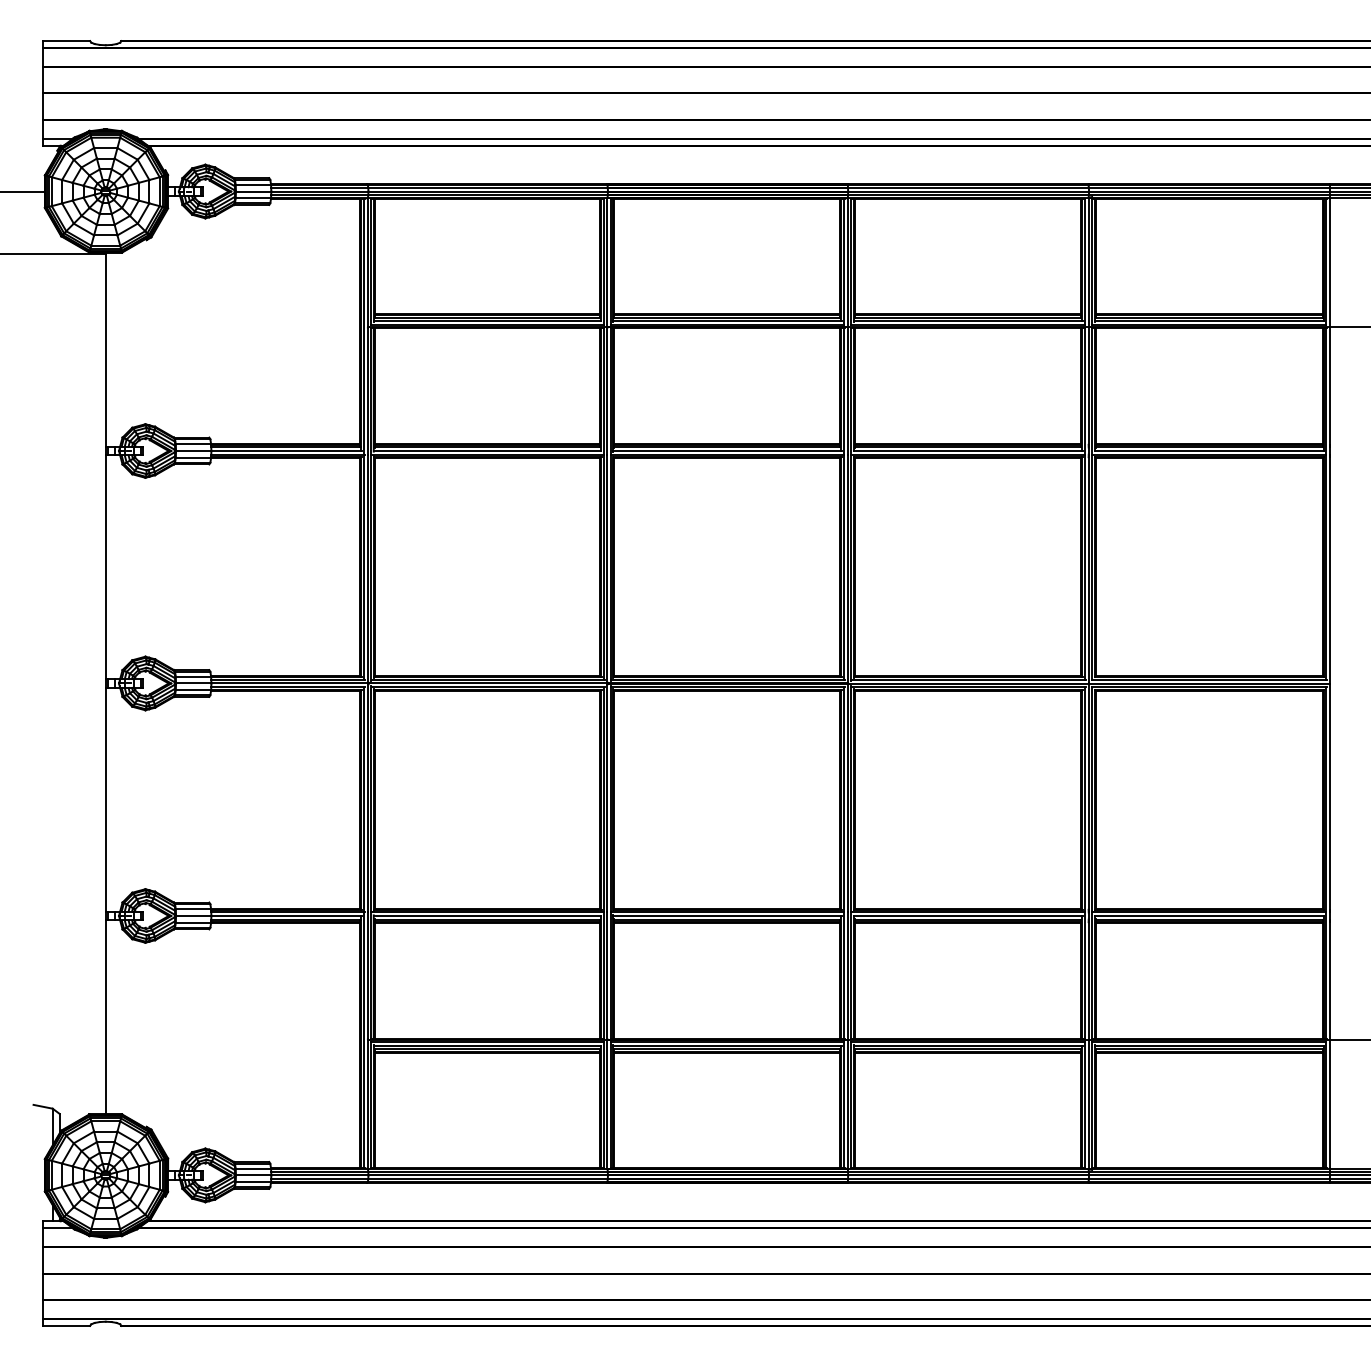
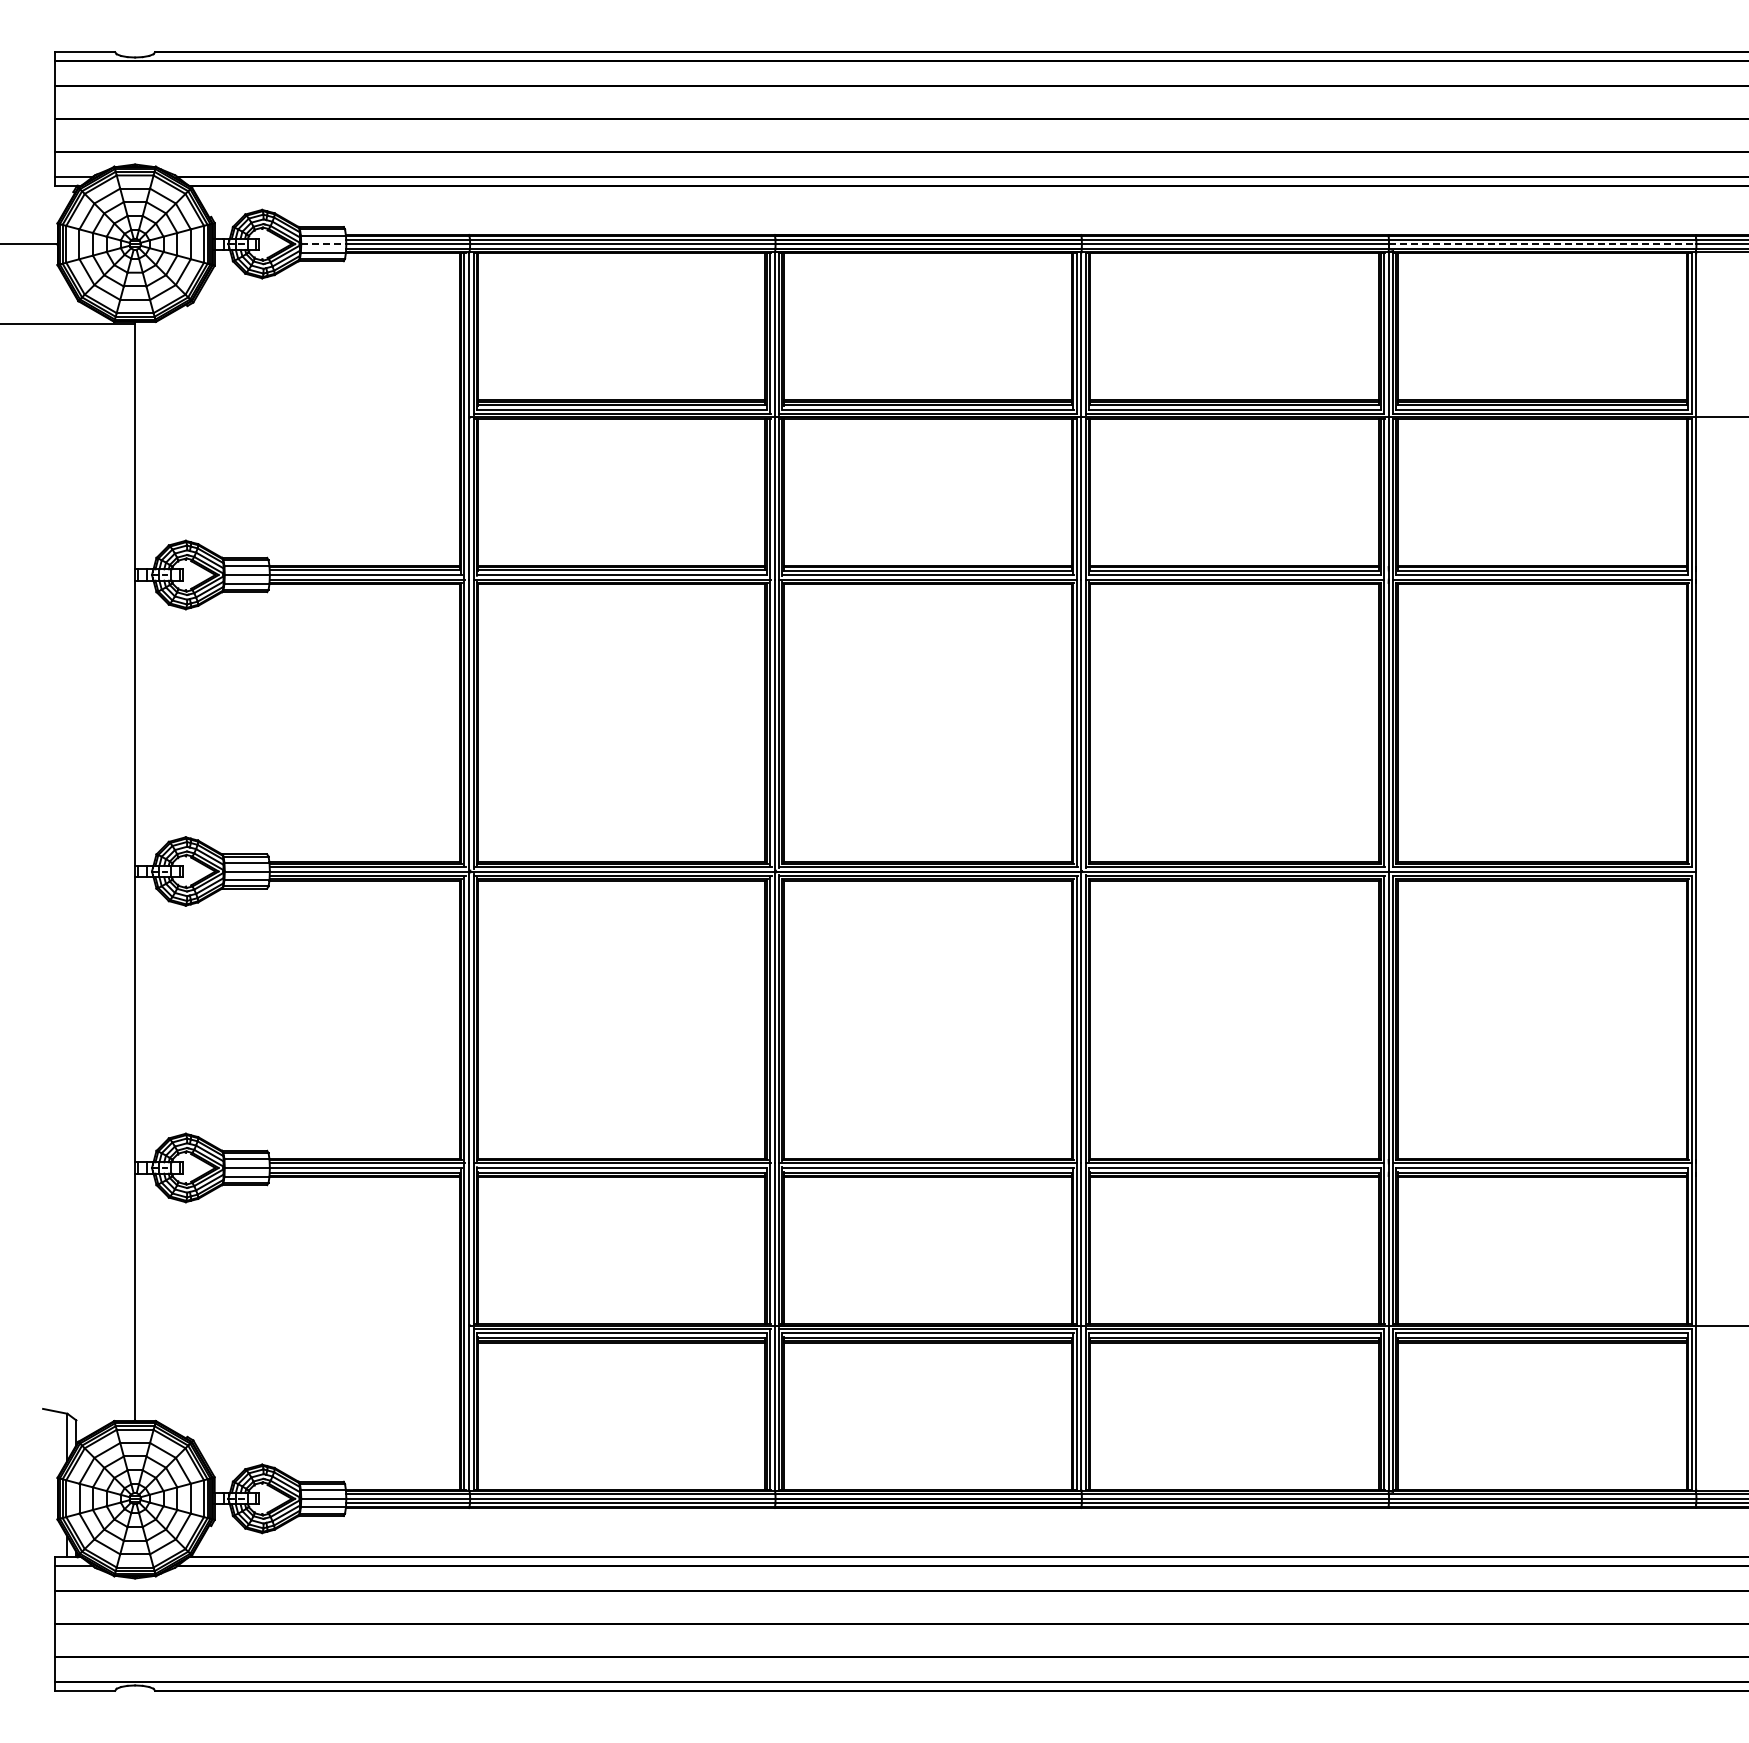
line: (253, 191) -> (323, 244), solid -> dashed
line: (1209, 191) -> (1542, 244), solid -> dashed

